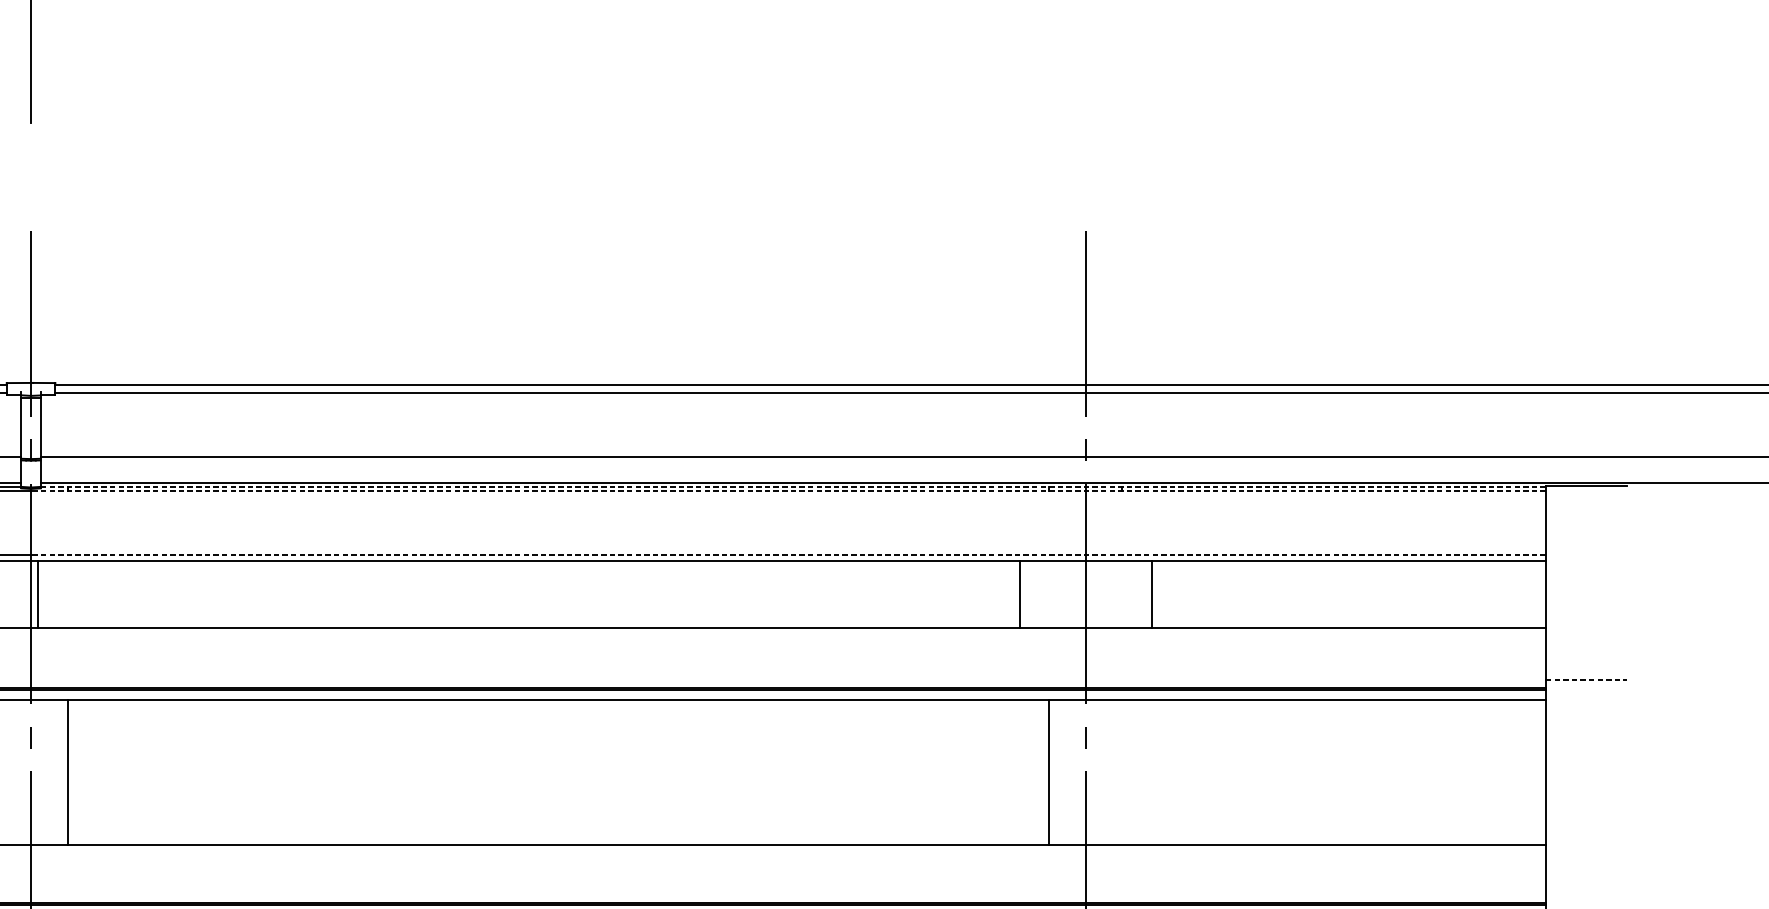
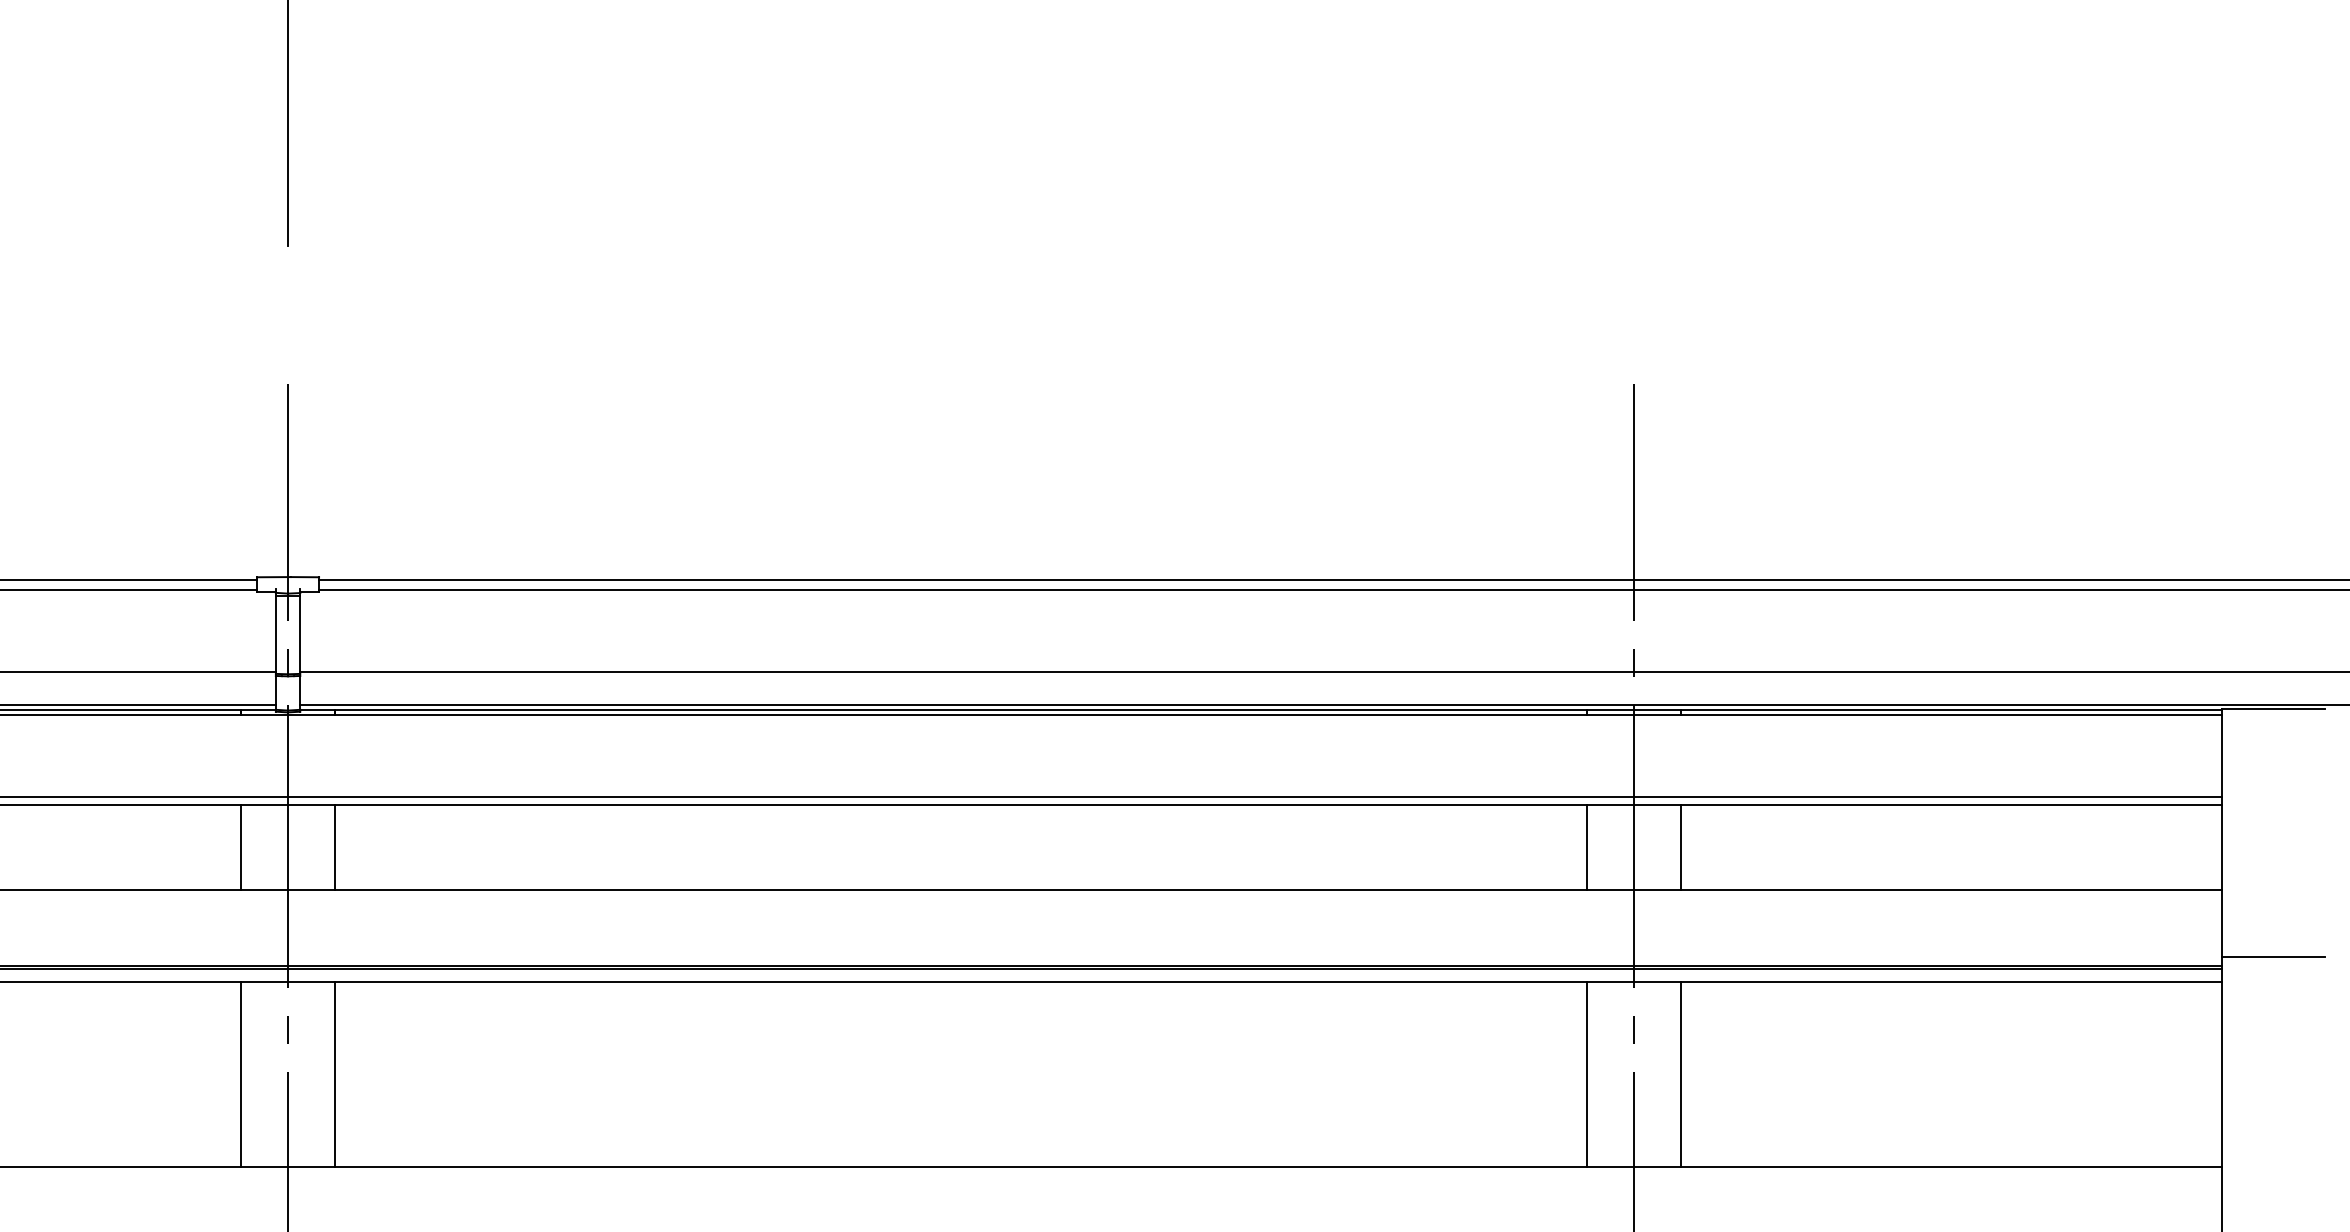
line: (793, 486) -> (1261, 709), dashed -> solid
line: (788, 491) -> (1254, 715), dashed -> solid
line: (788, 555) -> (1254, 797), dashed -> solid
line: (38, 594) -> (335, 846), moved
line: (1020, 594) -> (1587, 846), moved
line: (1152, 594) -> (1681, 846), moved
line: (1586, 680) -> (2273, 956), dashed -> solid
line: (1122, 772) -> (1681, 1074), added

